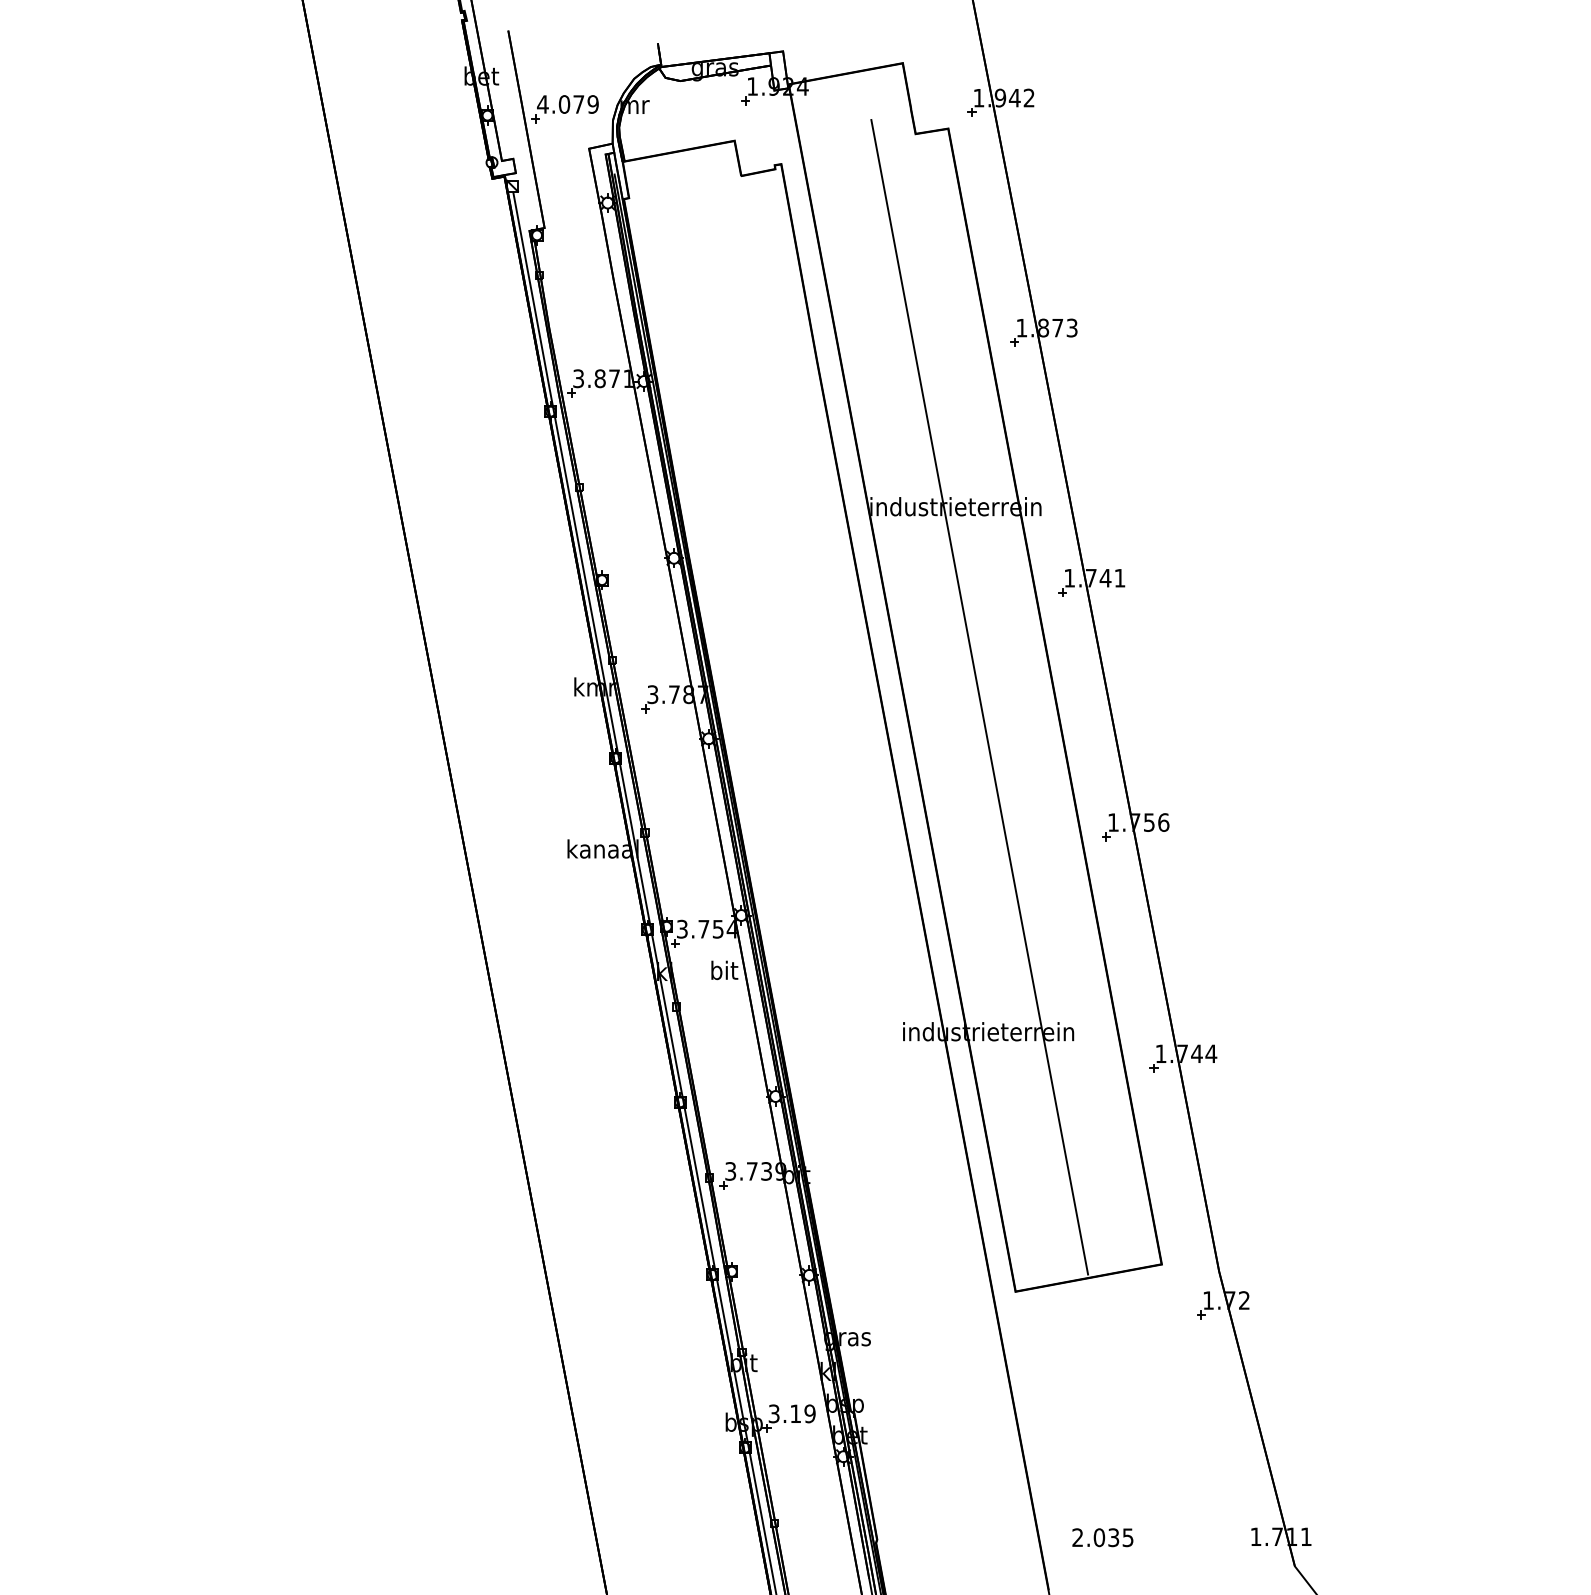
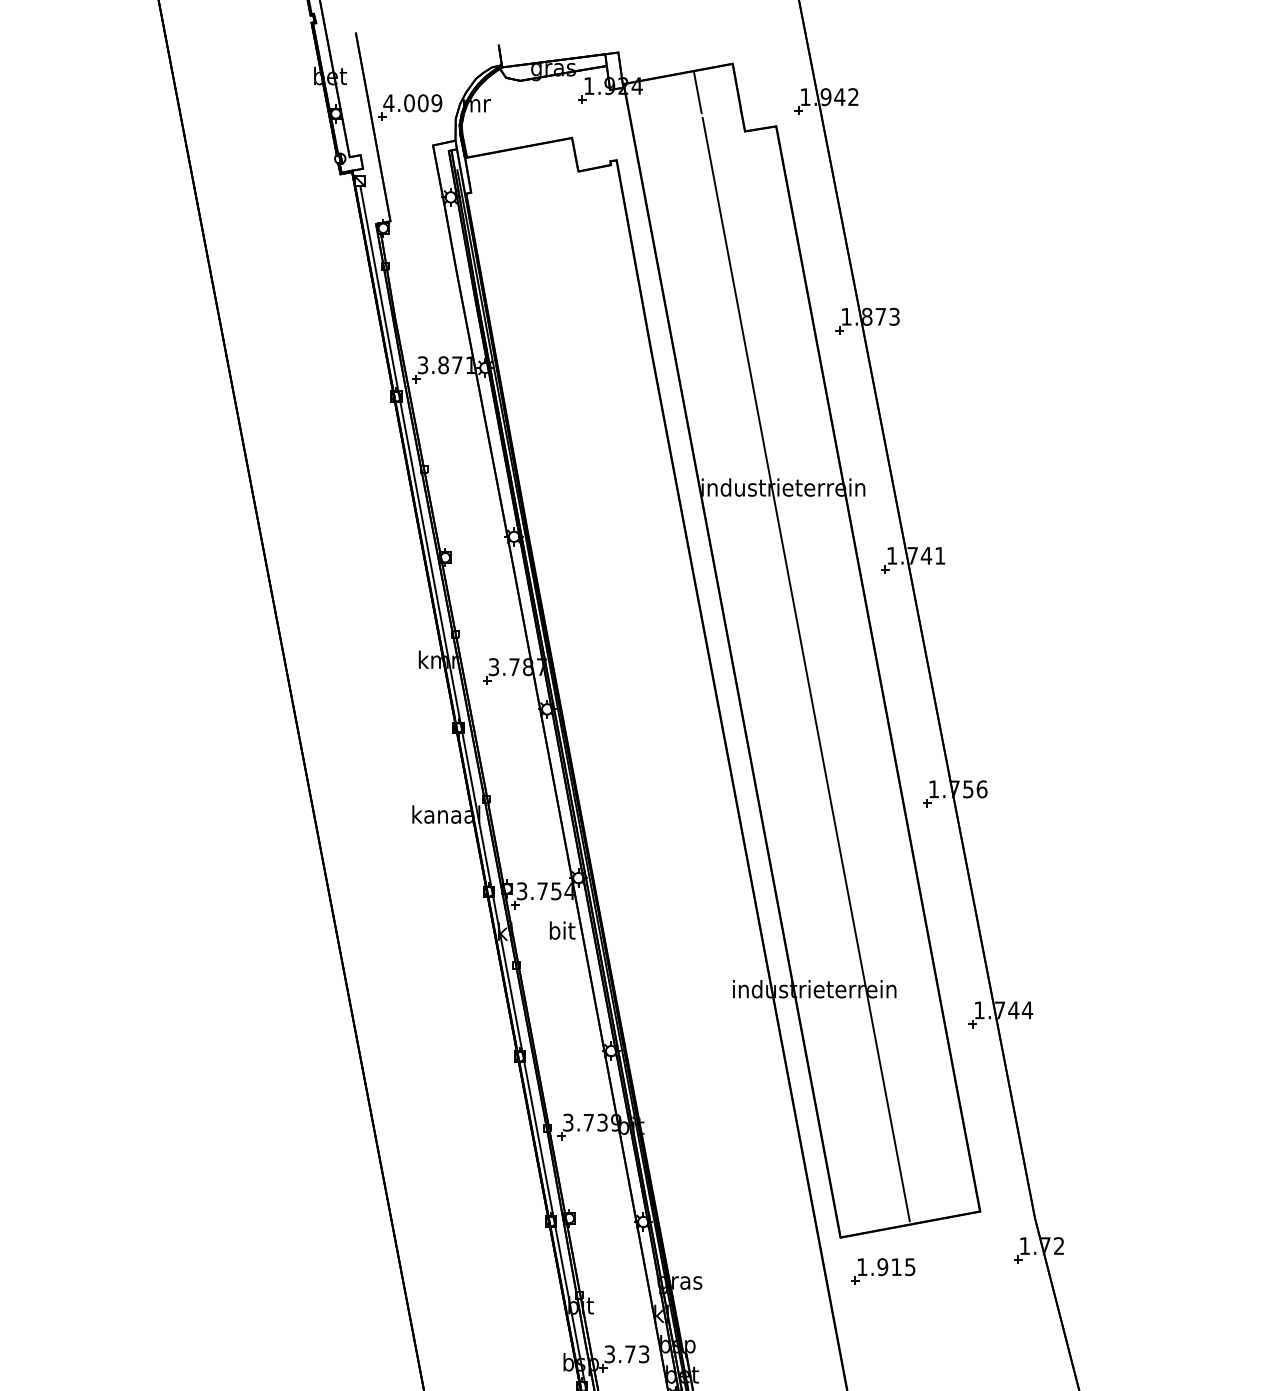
line: (866, 93) -> (698, 92), added
text: (578, 104) -> (422, 103), 4.079 -> 4.009
part: (1060, 1327) -> (883, 1271), added
text: (802, 1413) -> (636, 1353), 3.19 -> 3.73

